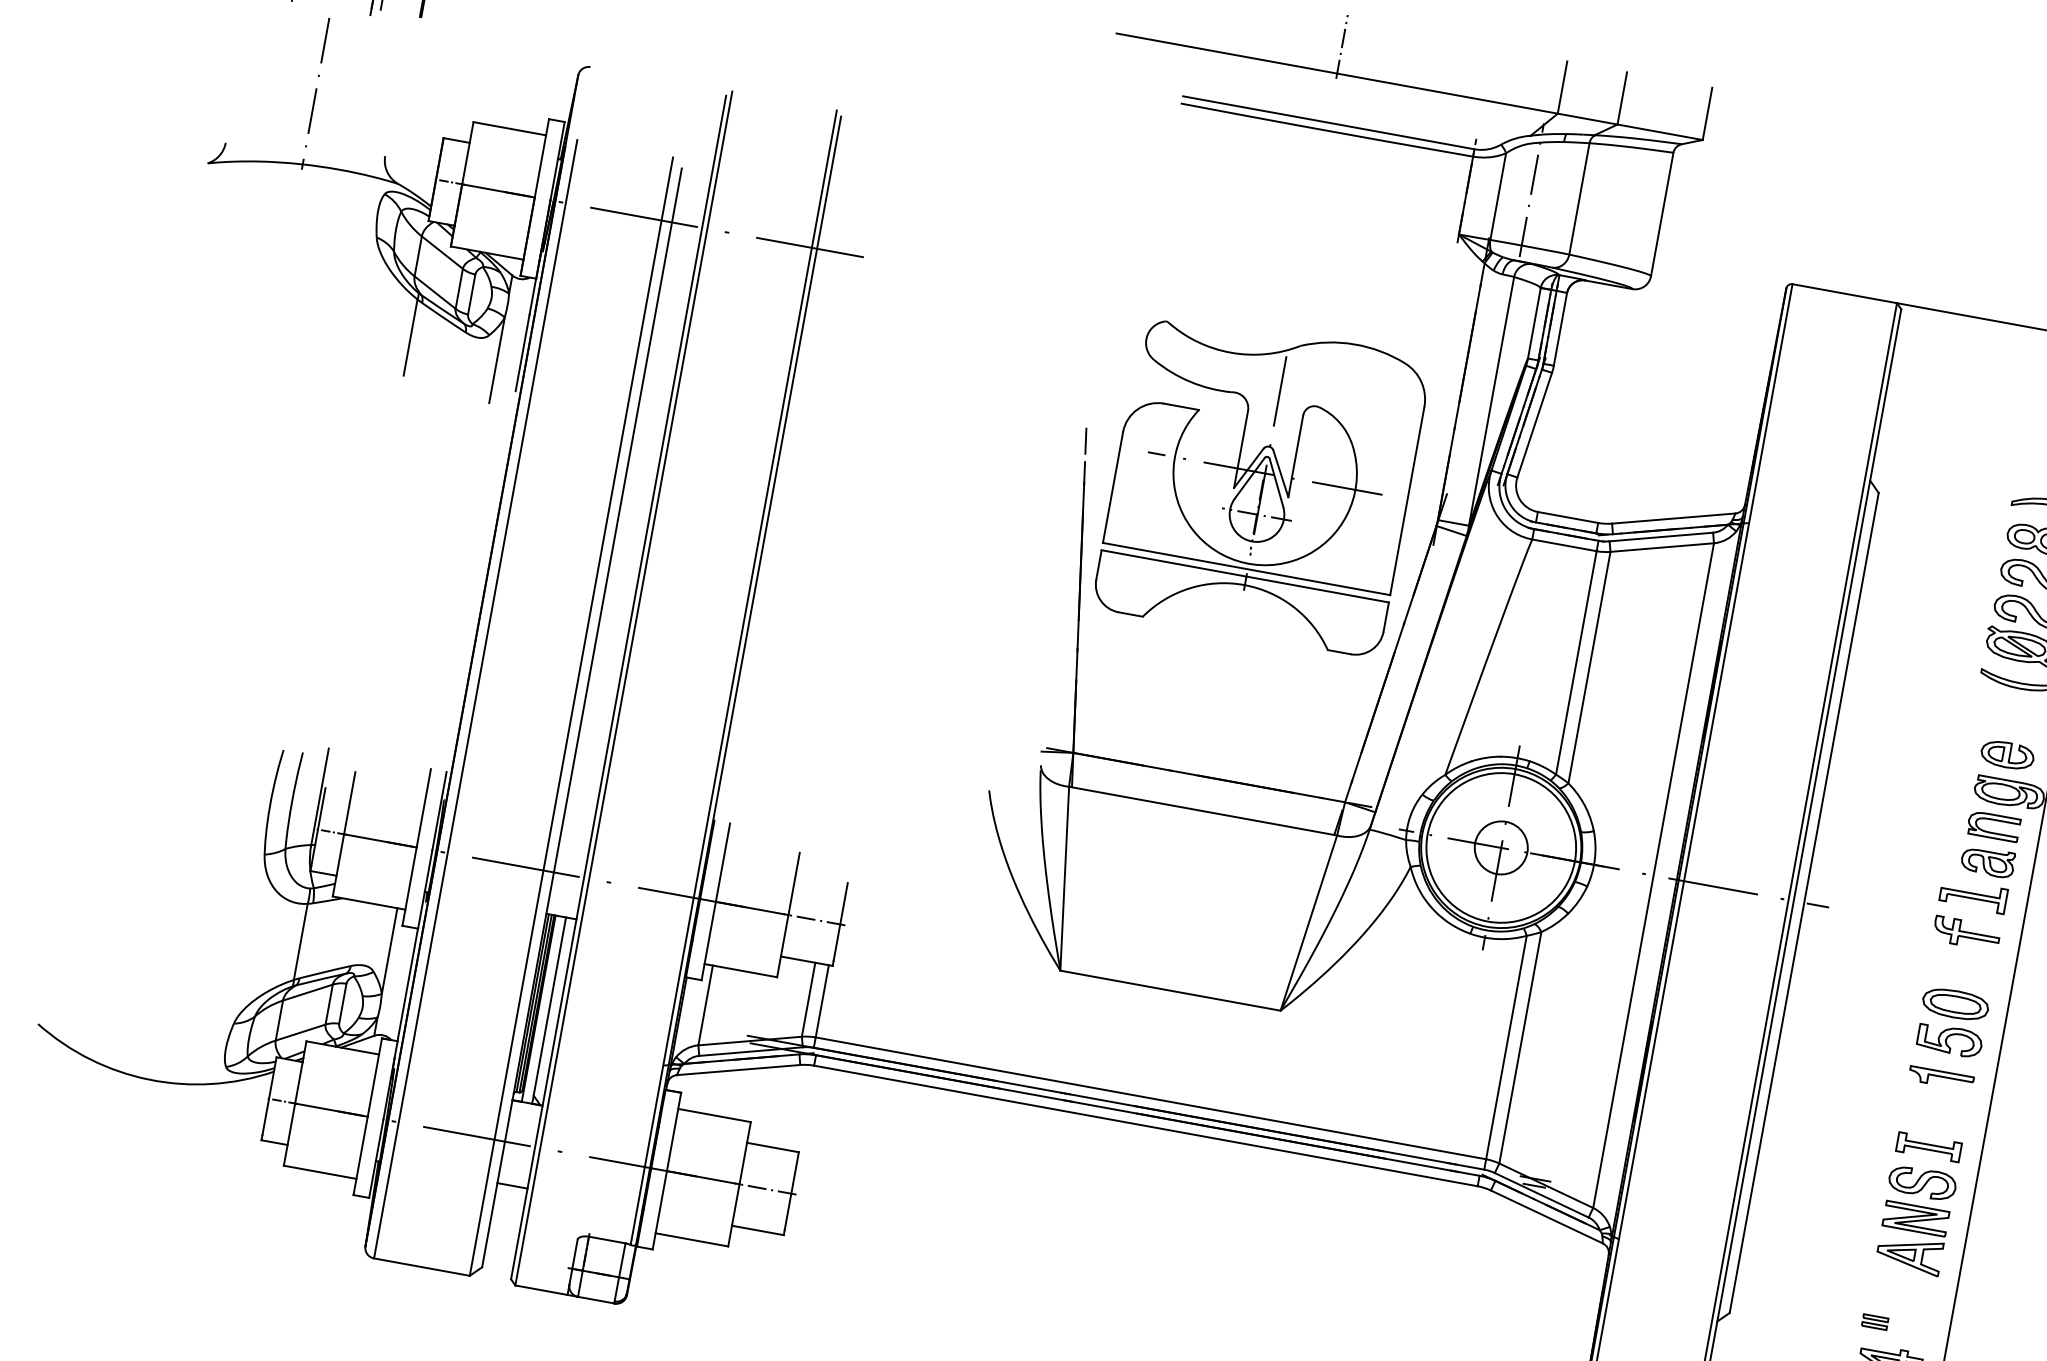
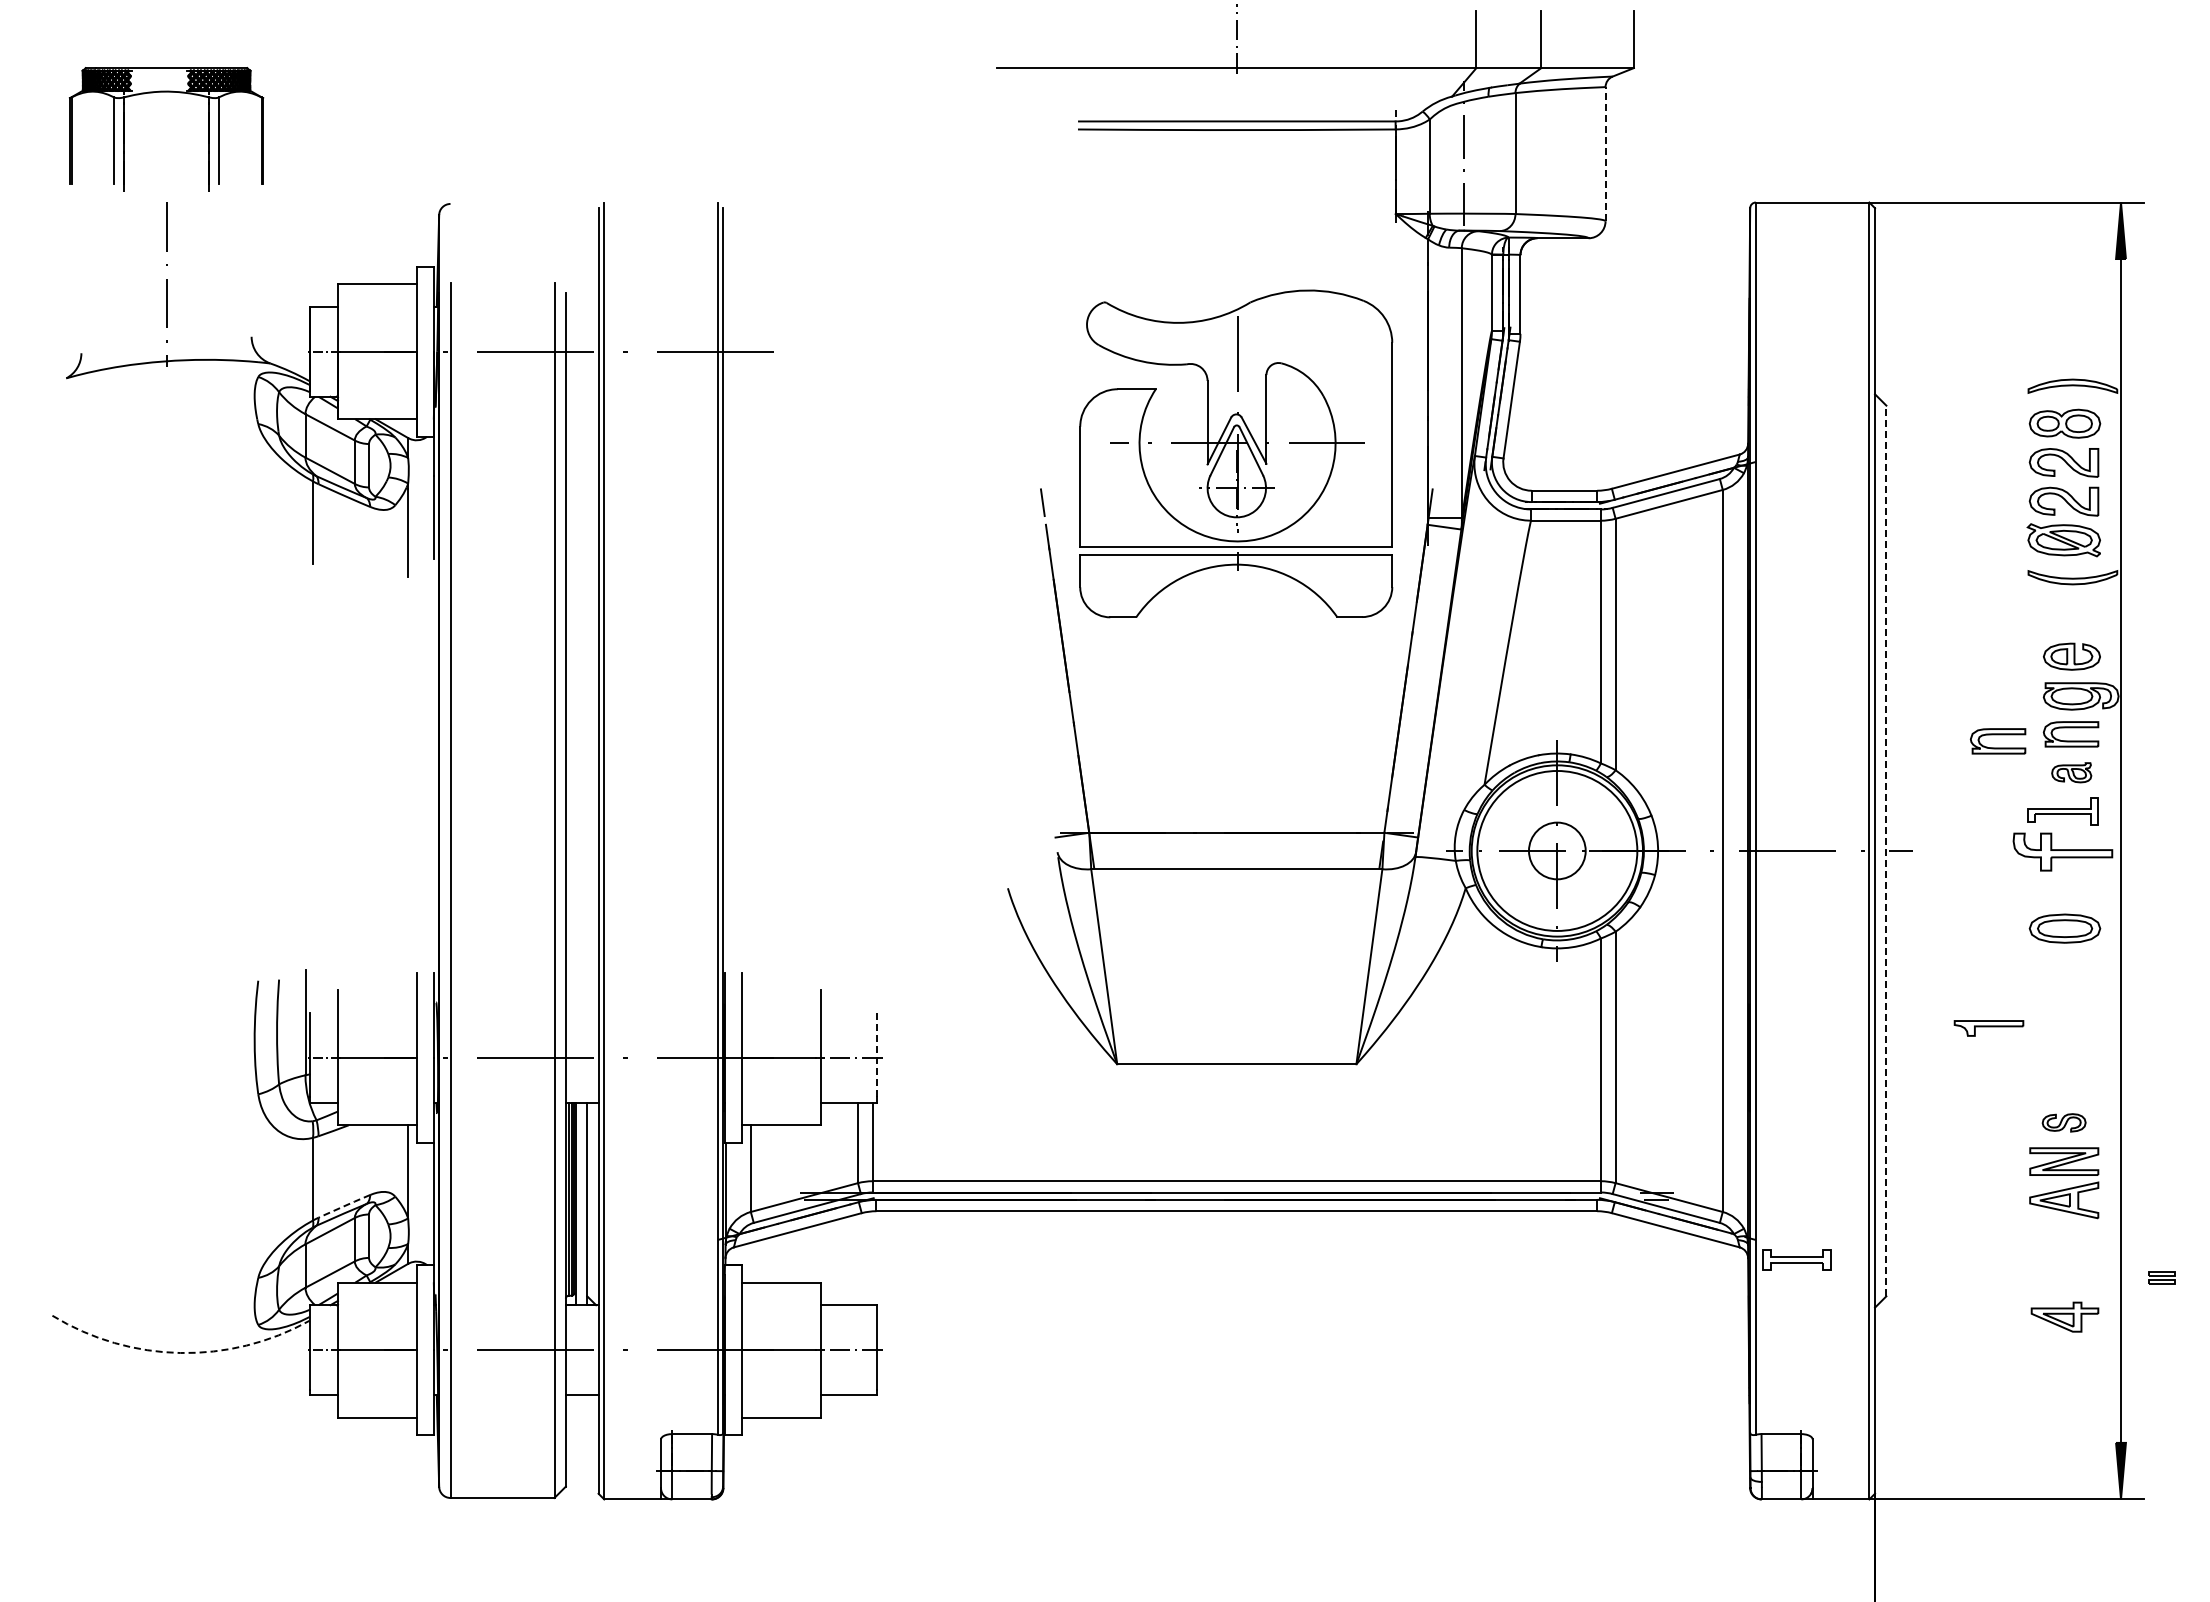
line: (1662, 213) -> (1605, 153), solid -> dashed
part: (1262, 482) -> (1236, 453), moved
part: (1924, 820) -> (1997, 741), added
part: (1987, 861) -> (2071, 772), size x0.7
line: (1804, 902) -> (1886, 850), solid -> dashed
line: (840, 922) -> (876, 1055), solid -> dashed
part: (1966, 934) -> (2063, 852), size x1.4
line: (324, 972) -> (343, 1206), solid -> dashed
part: (1949, 1040) -> (2065, 967), removed
part: (1940, 1078) -> (1988, 1028), moved
arc: (149, 1080) -> (180, 1353), solid -> dashed
part: (1928, 1146) -> (1796, 1259), moved
part: (1921, 1182) -> (2063, 1122), size x0.6
part: (1874, 1321) -> (2161, 1277), moved

